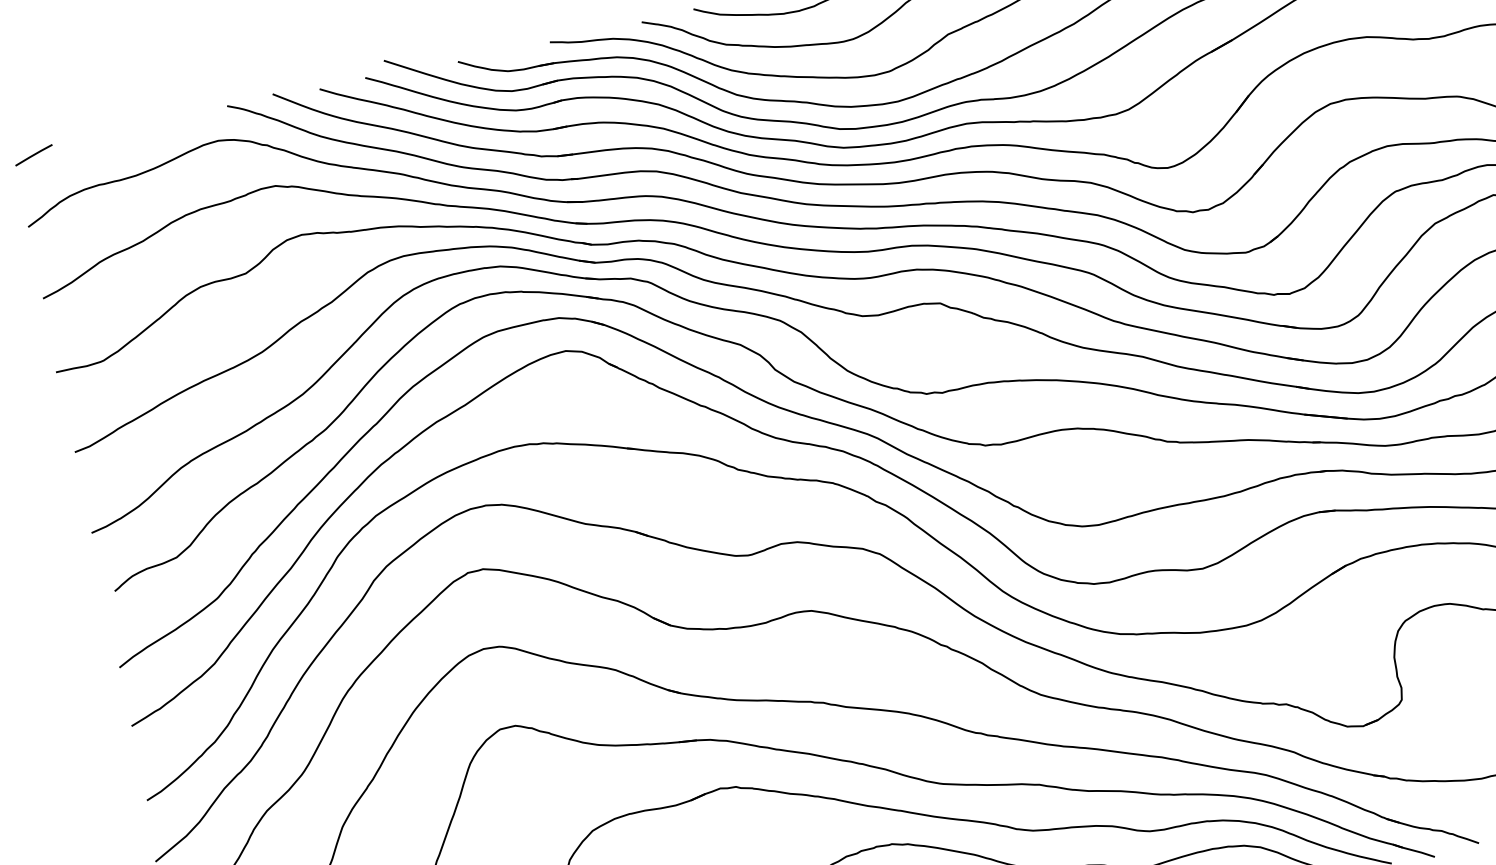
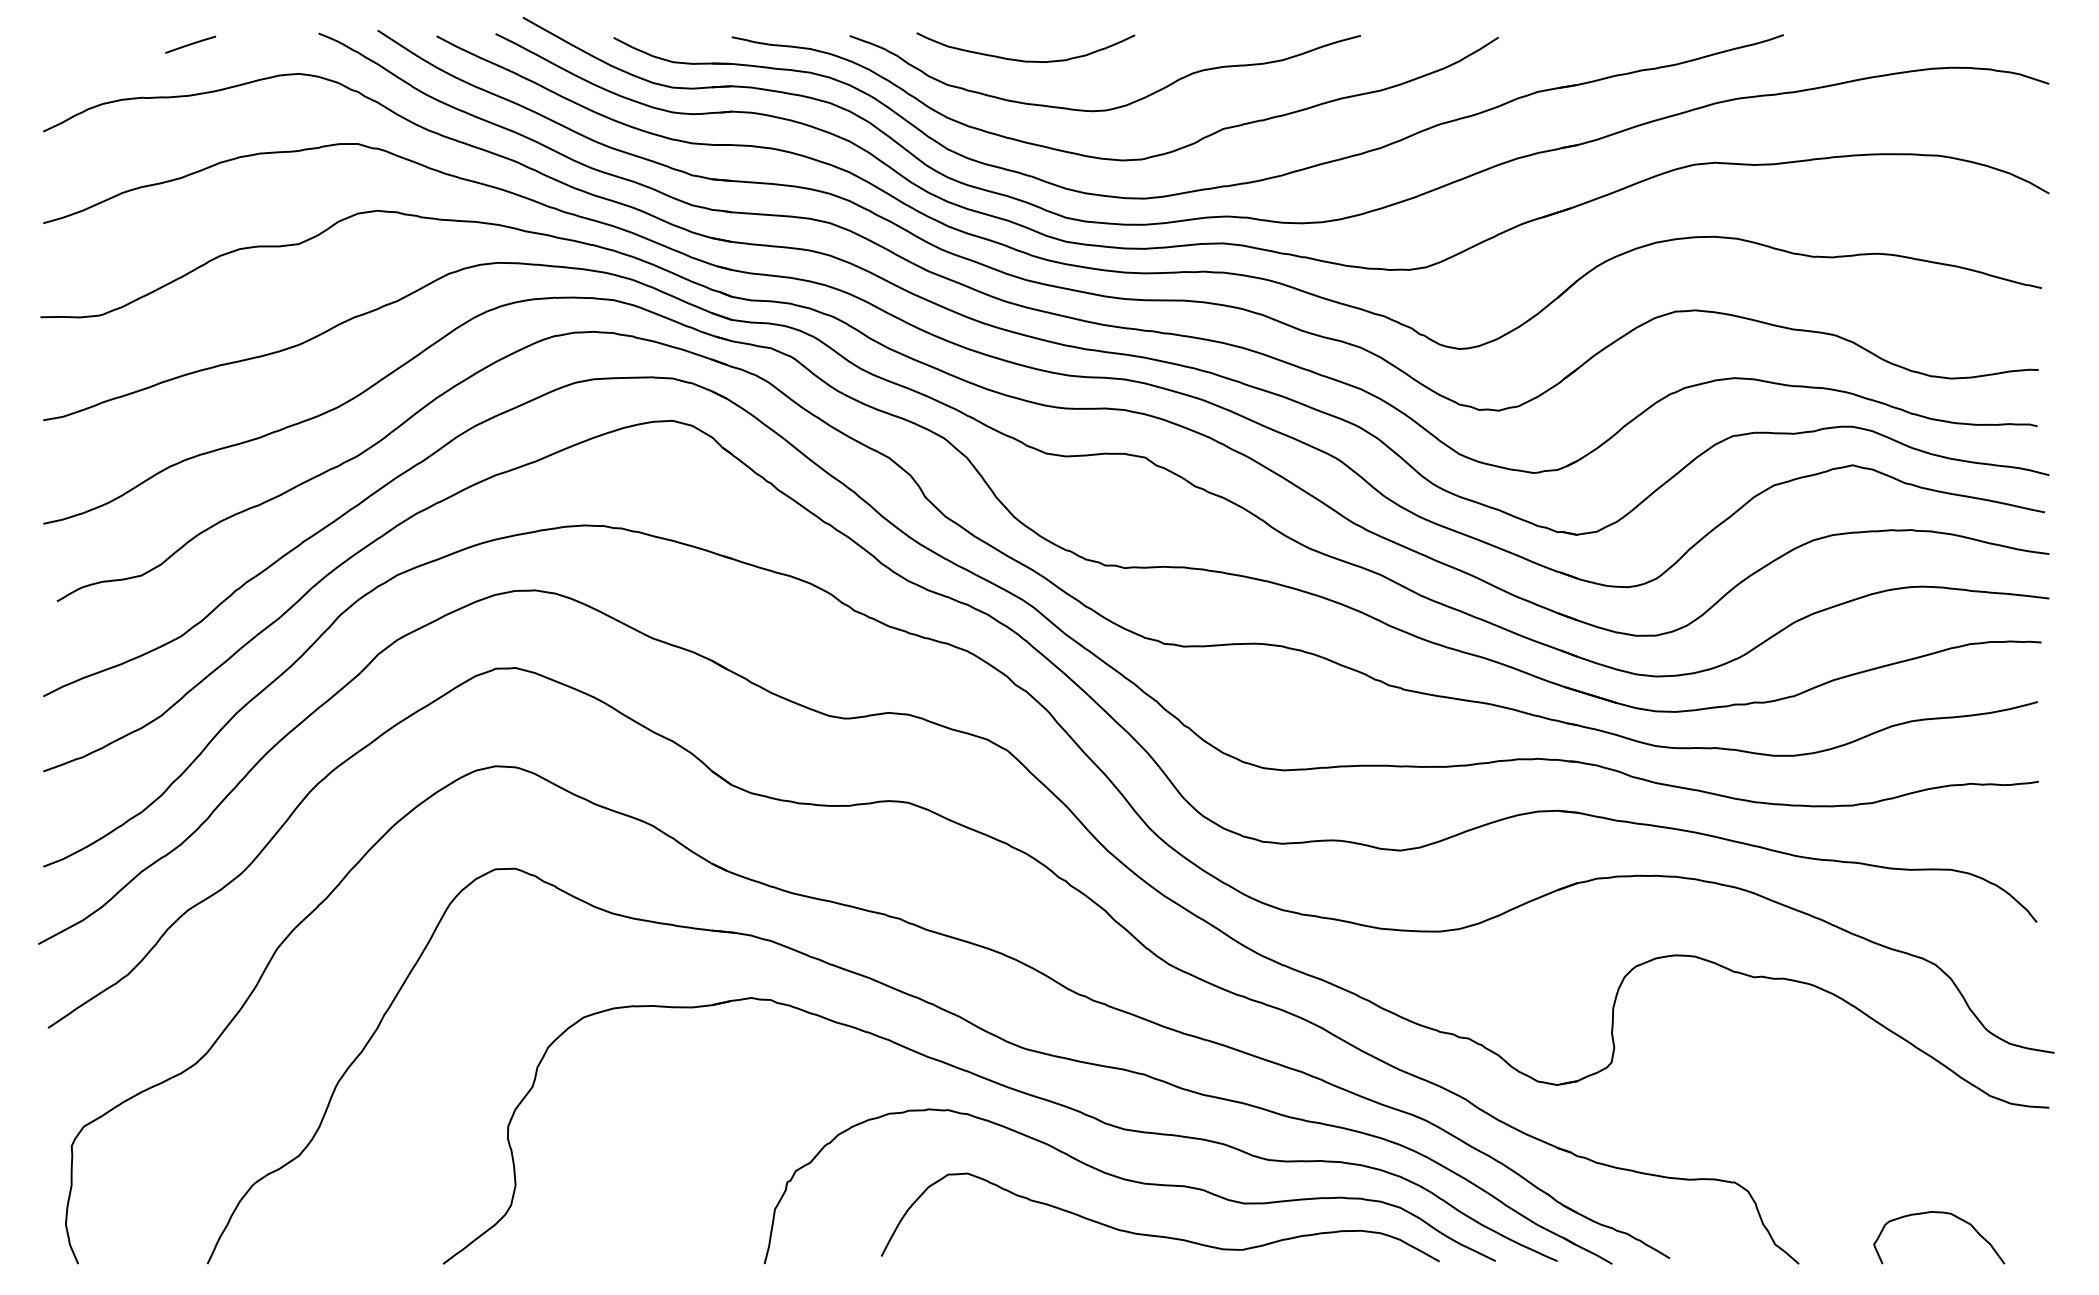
line: (33, 155) -> (190, 44), moved

